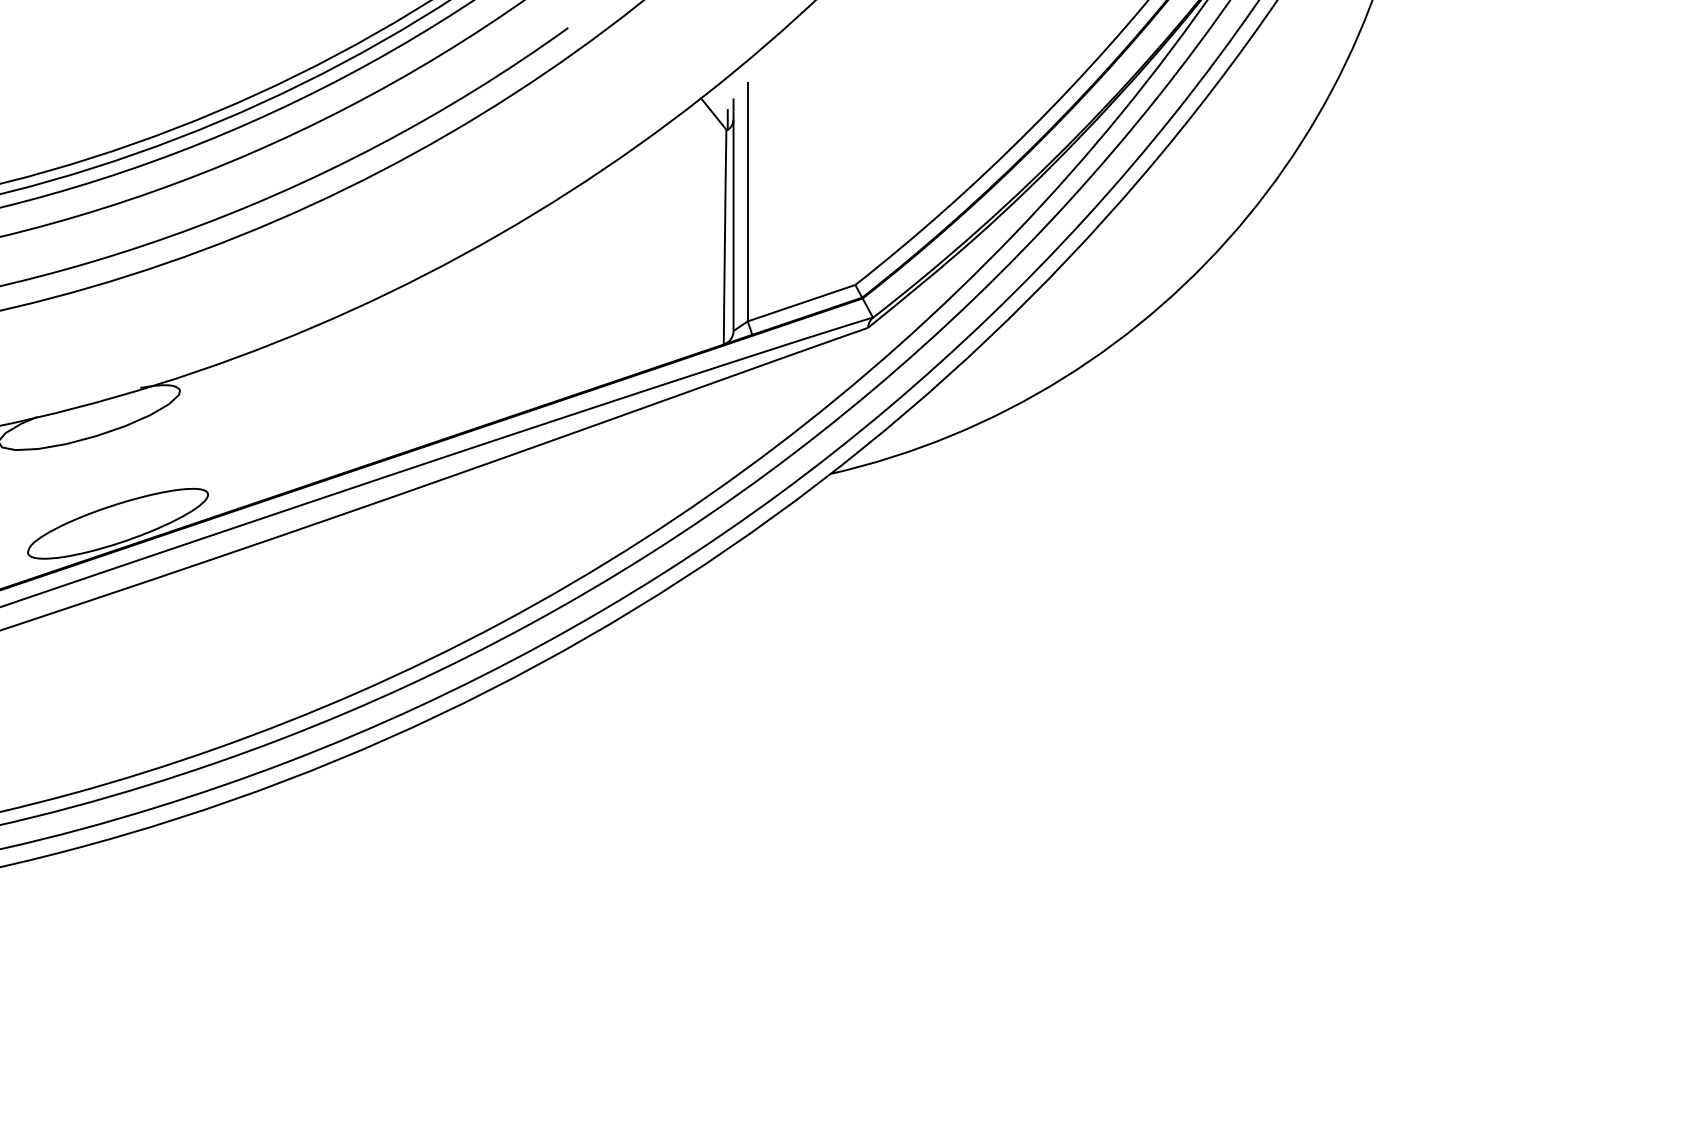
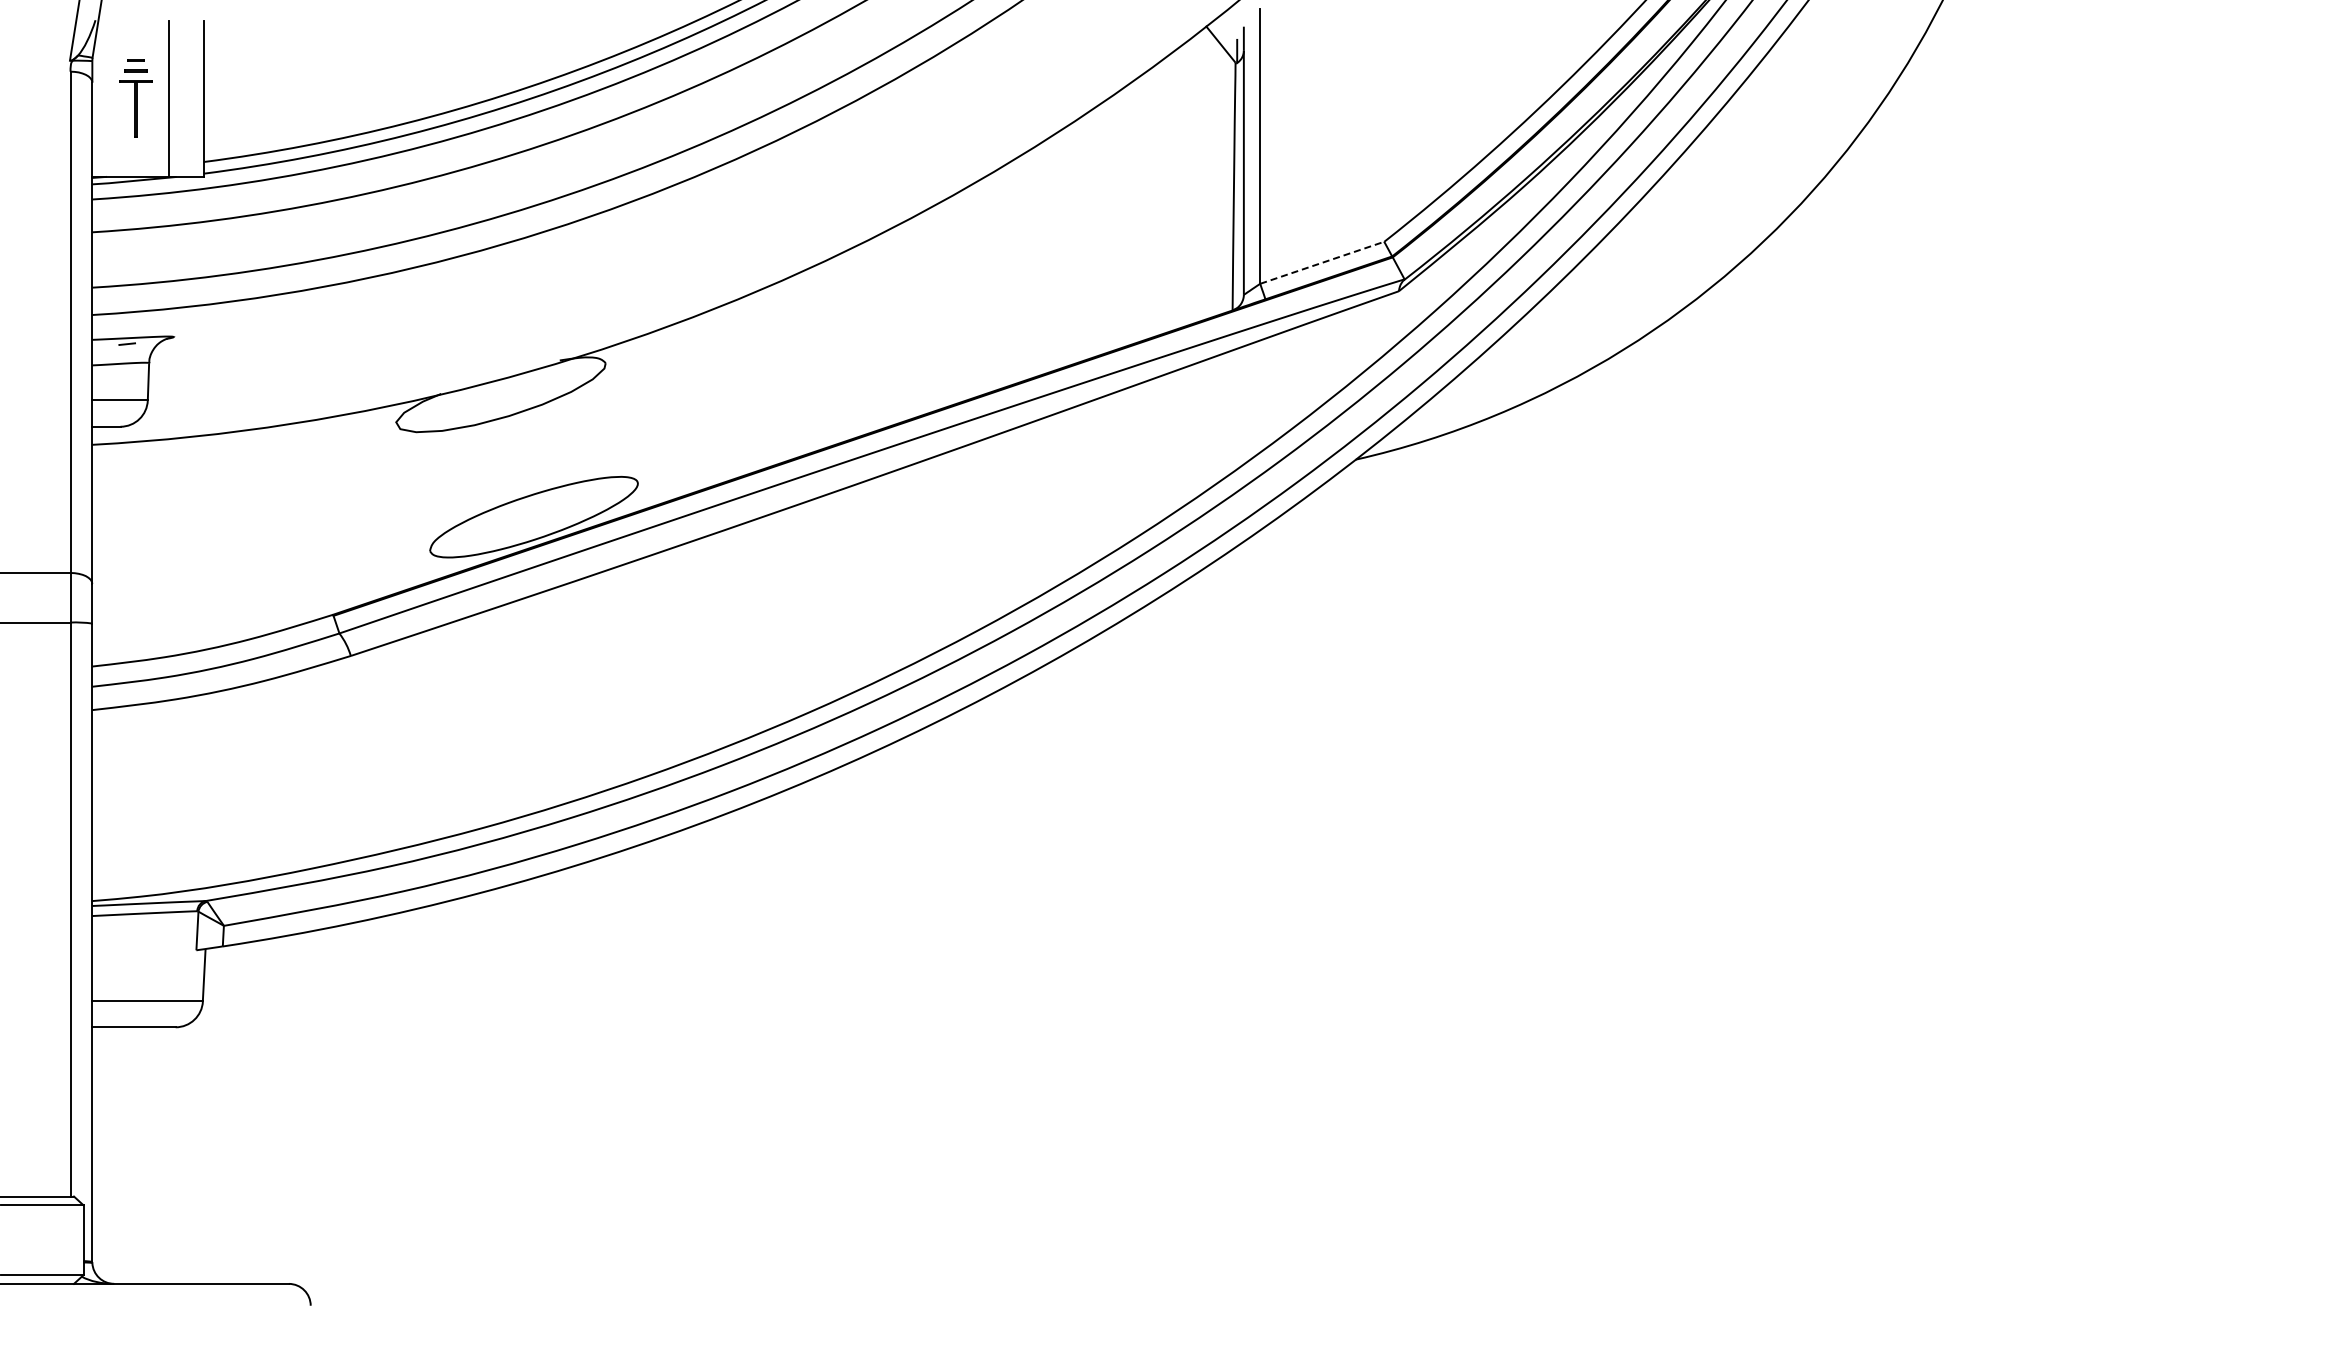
line: (801, 302) -> (1322, 262), solid -> dashed

